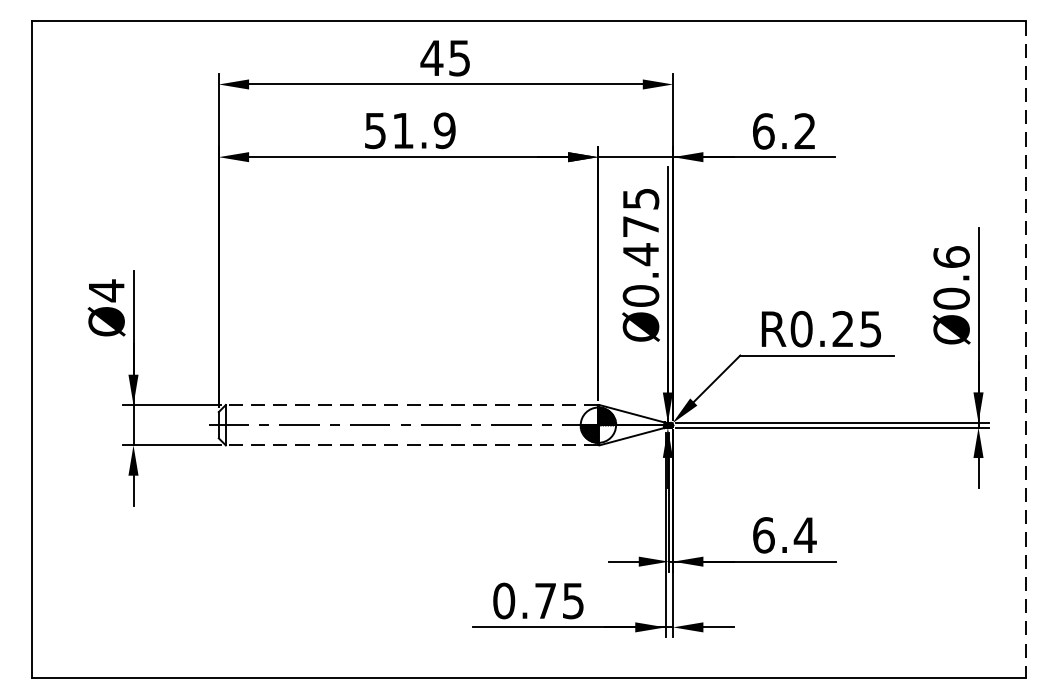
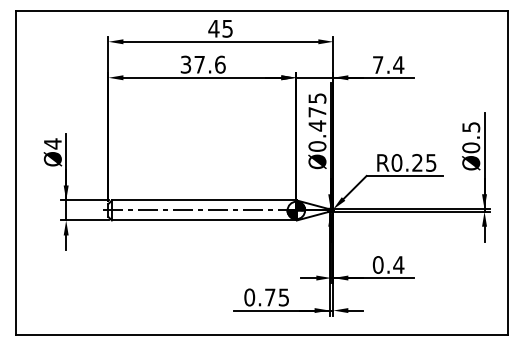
text: (410, 130) -> (203, 64), 51.9 -> 37.6
text: (784, 130) -> (388, 64), 6.2 -> 7.4
text: (952, 255) -> (471, 126), Ø0.6 -> Ø0.5
line: (1026, 350) -> (508, 173), dashed -> solid
line: (410, 405) -> (203, 200), dashed -> solid
line: (410, 445) -> (203, 220), dashed -> solid
text: (764, 534) -> (378, 264), 6.4 -> 0.4

